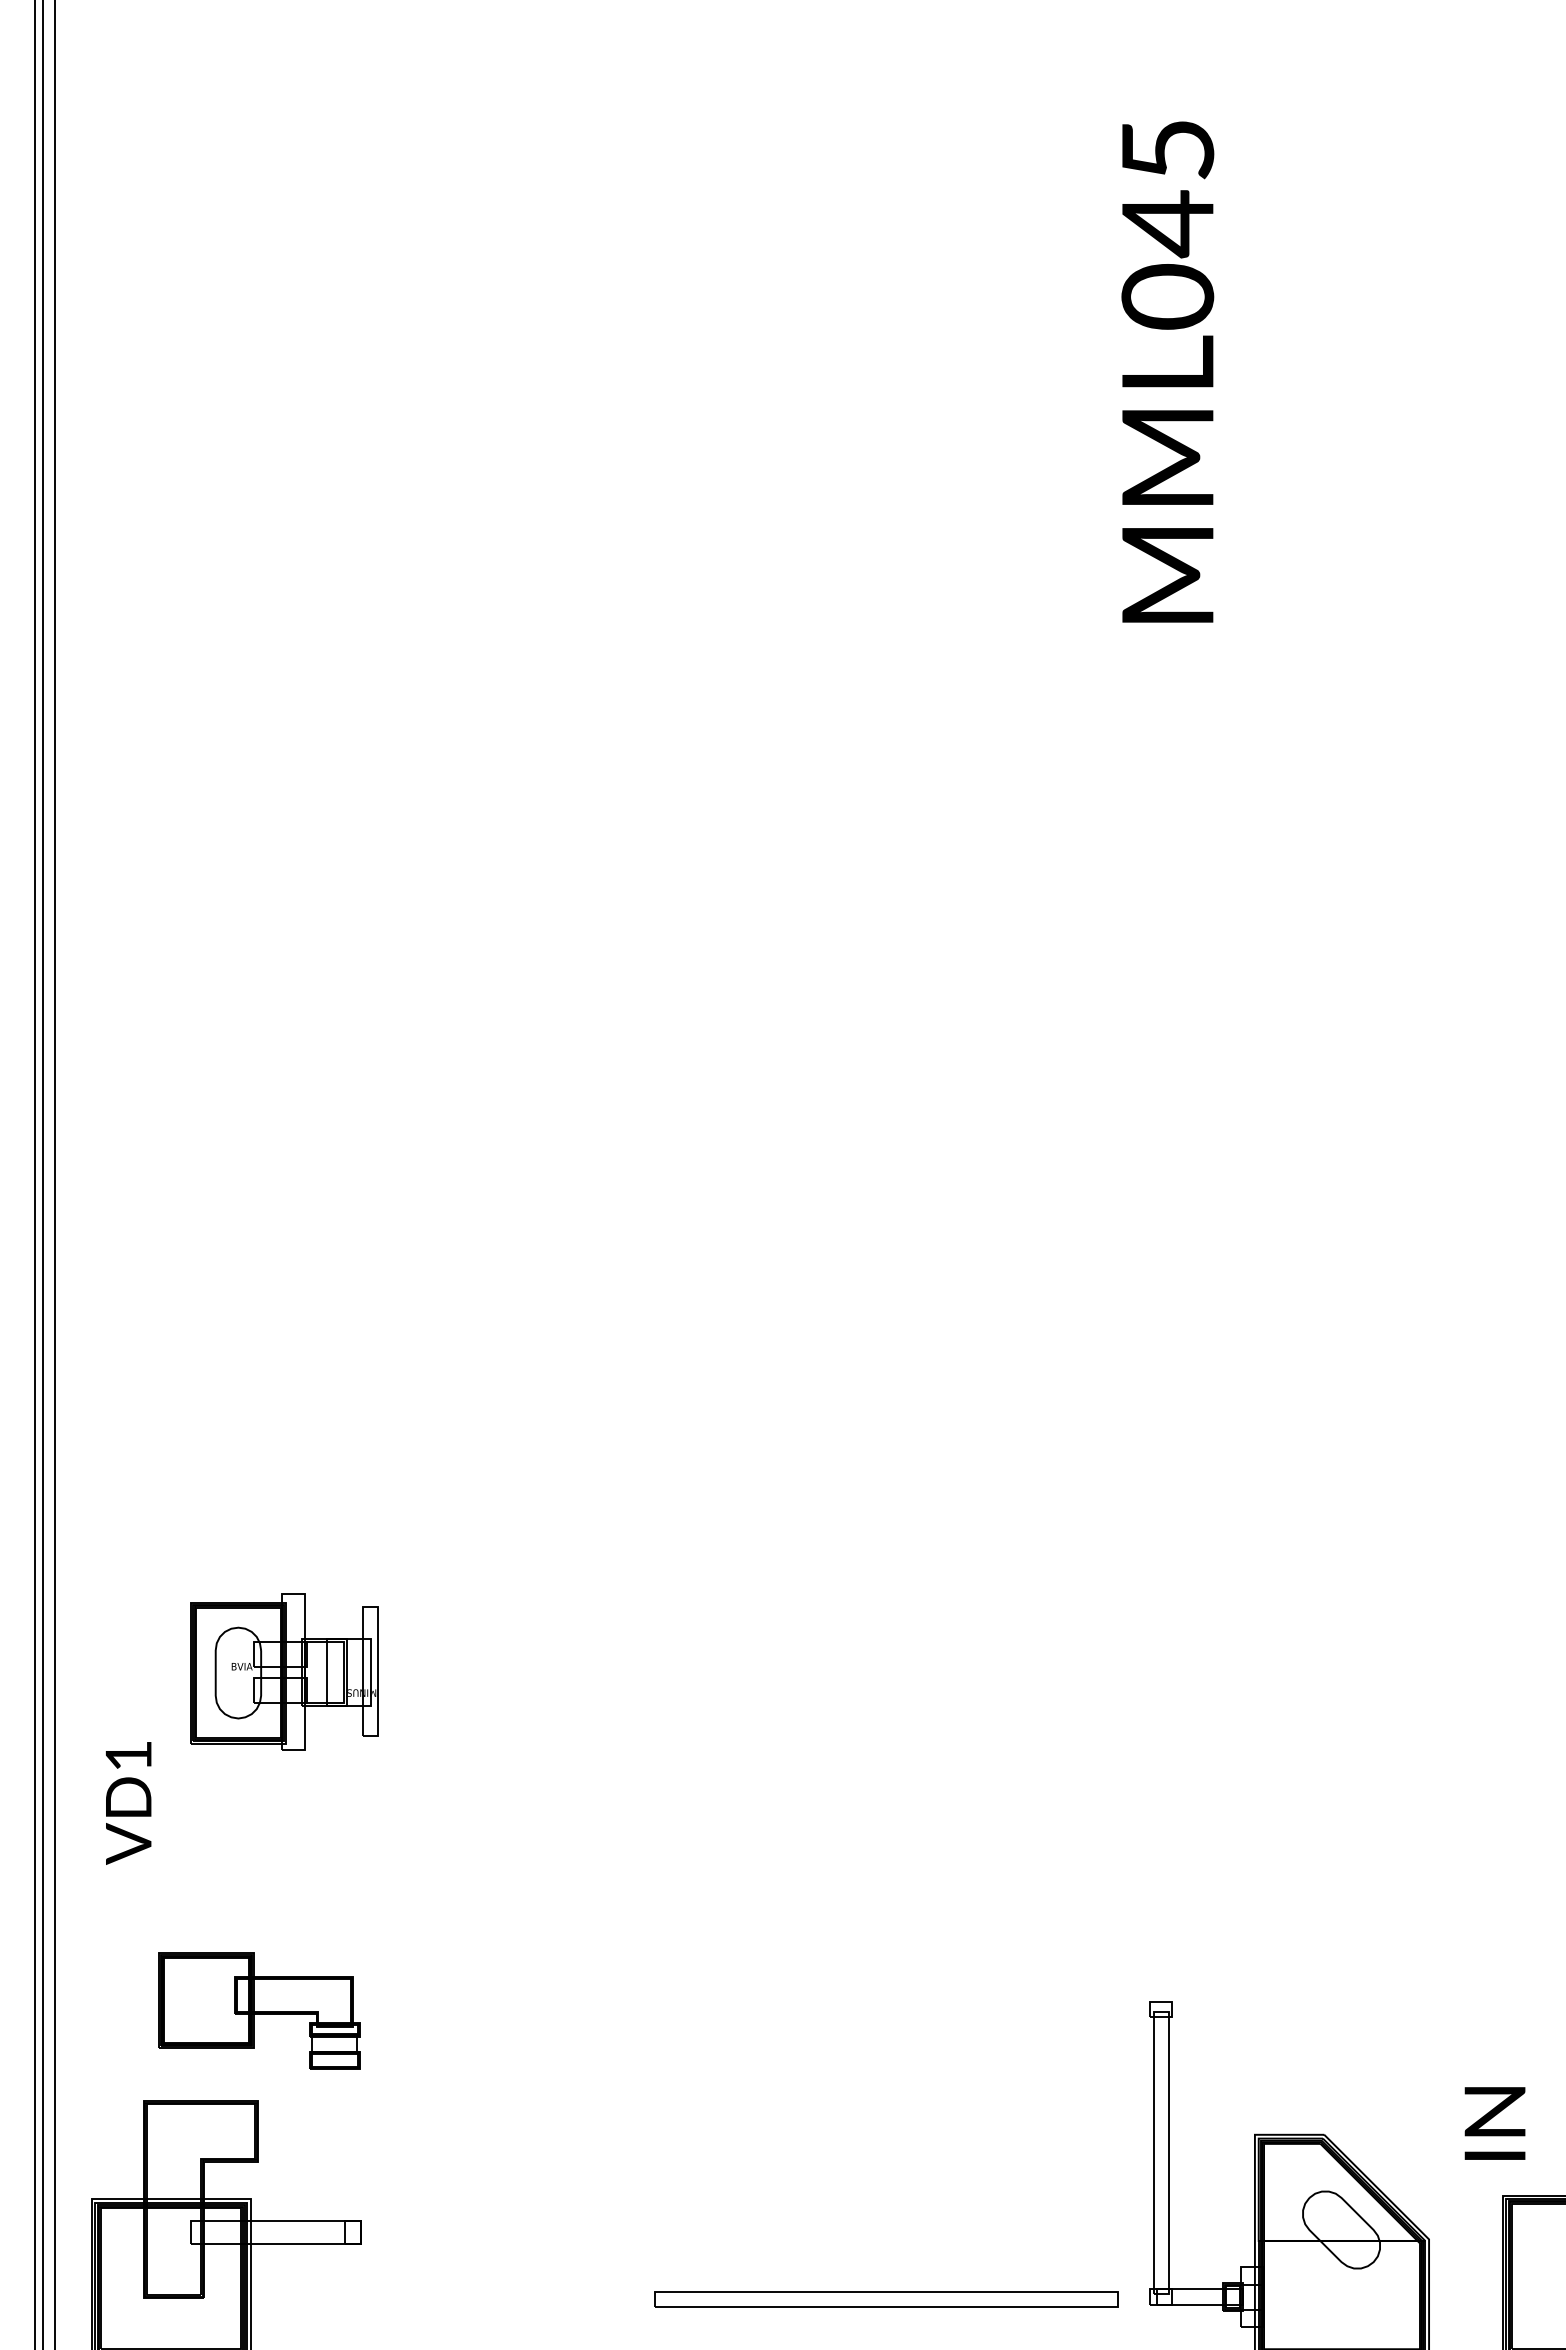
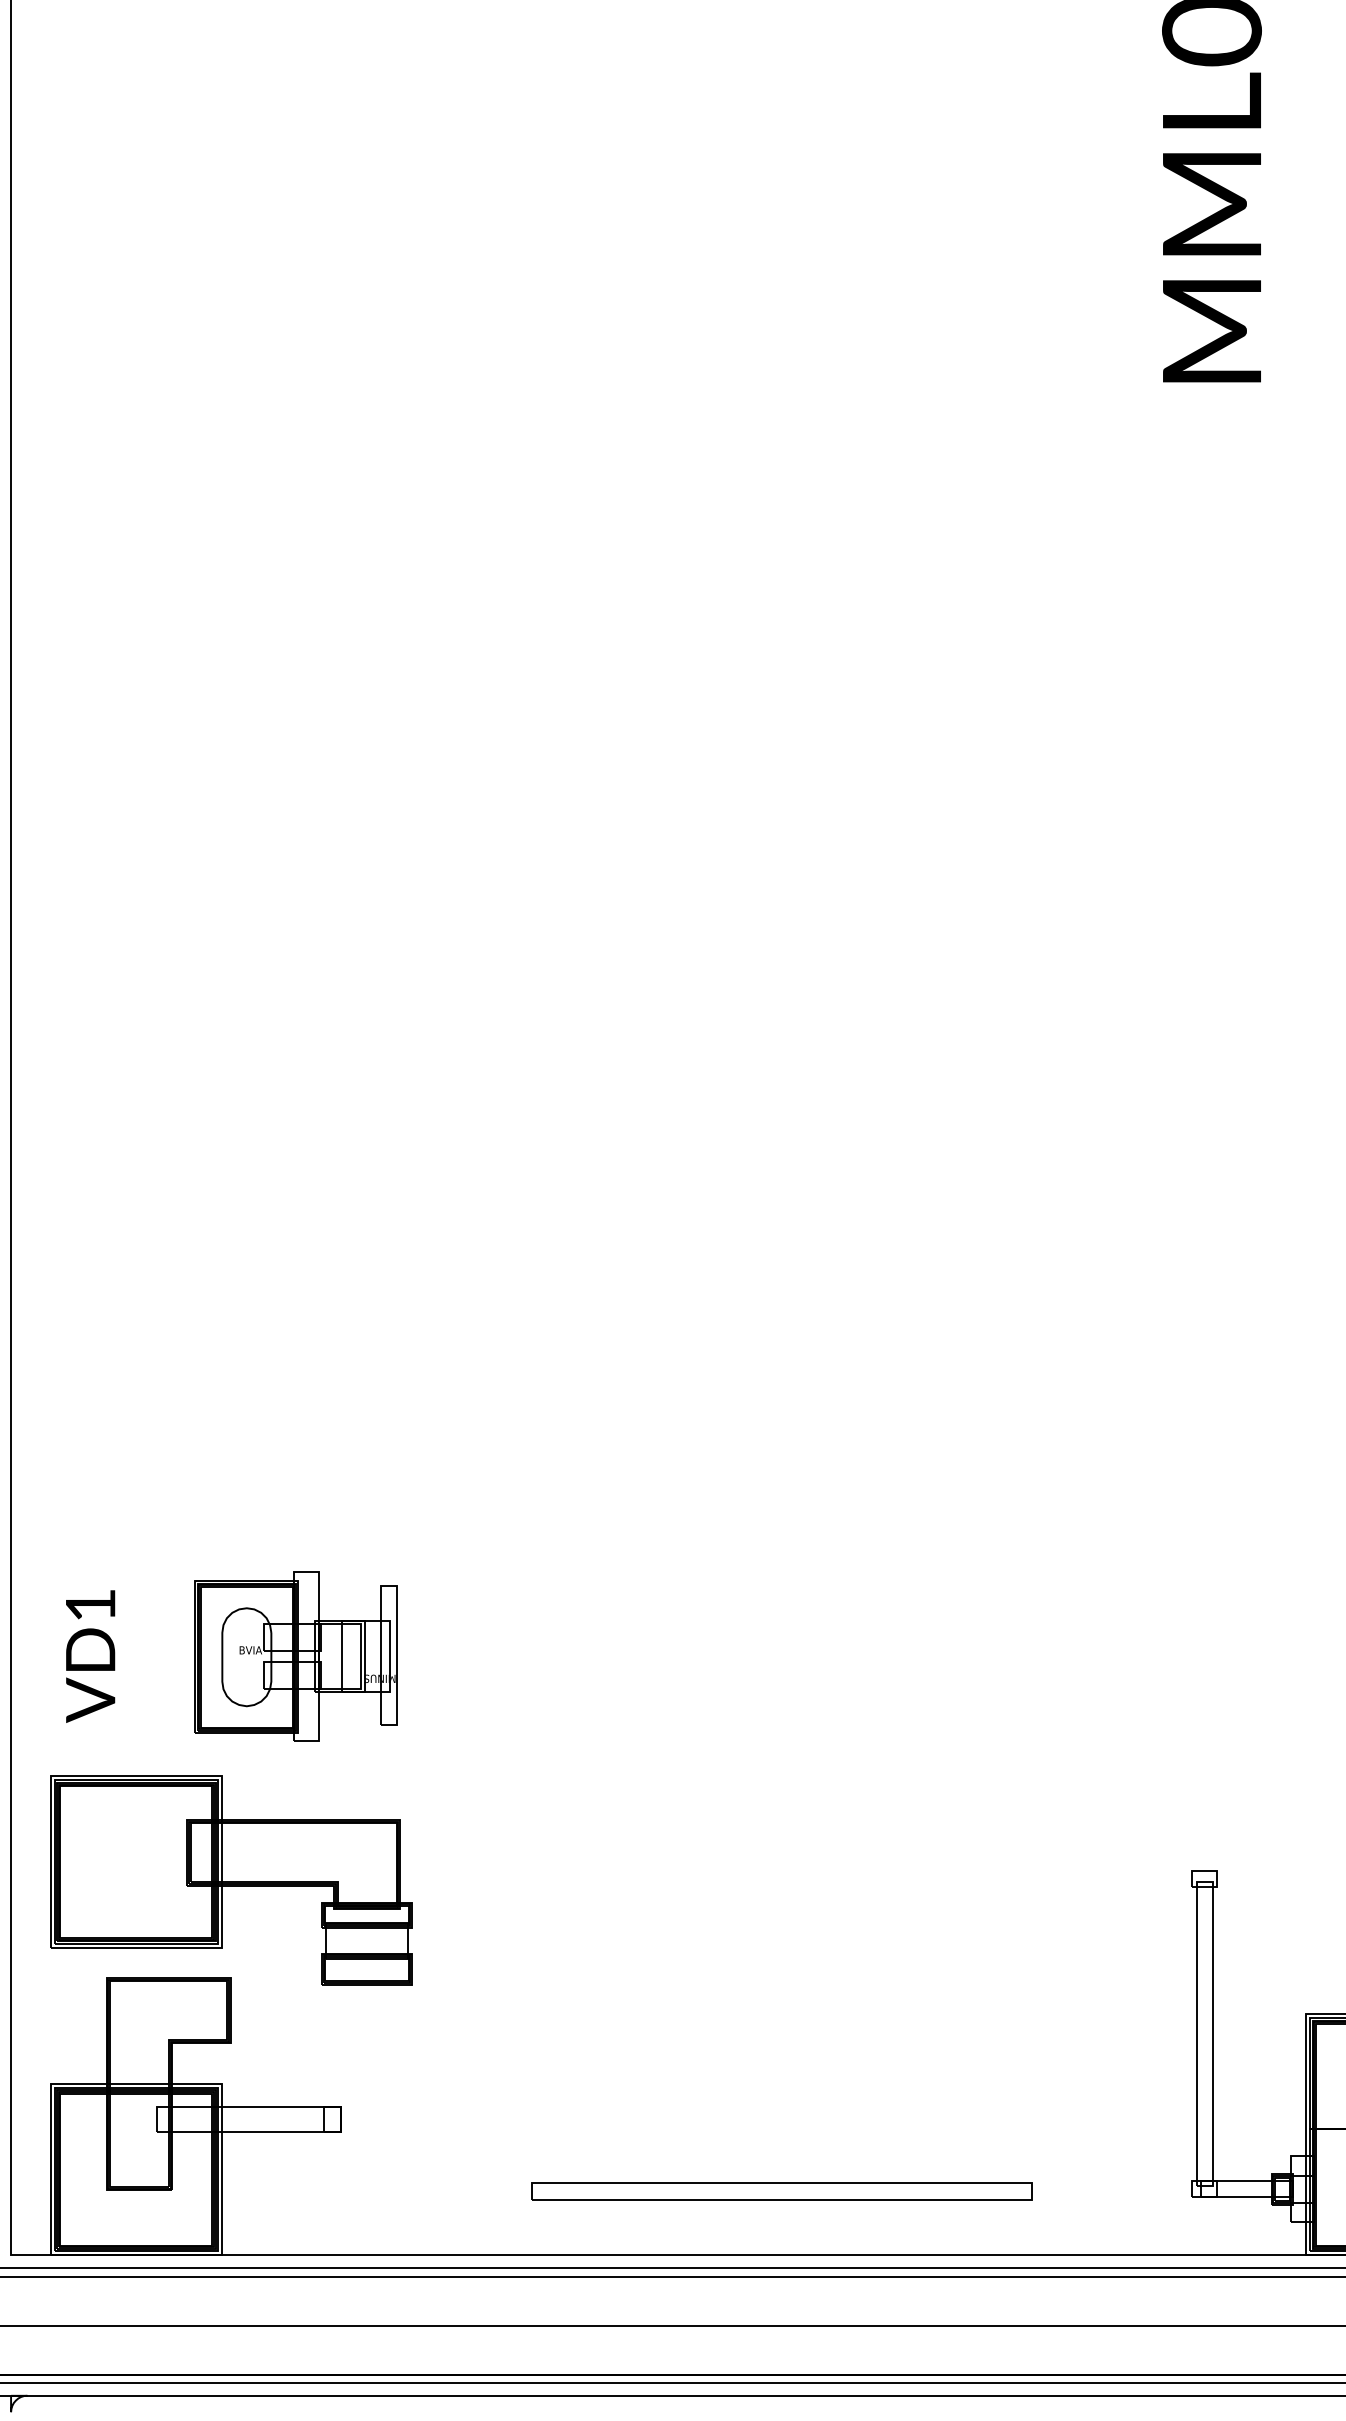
part: (284, 1671) -> (296, 1655), moved
part: (259, 2010) -> (231, 1879), size x1.67
part: (886, 2299) -> (782, 2191), moved

